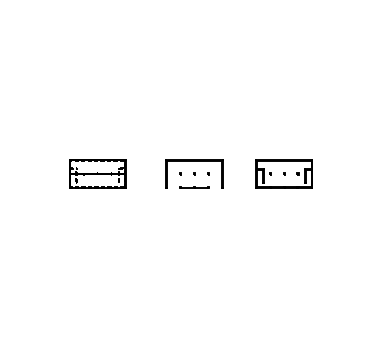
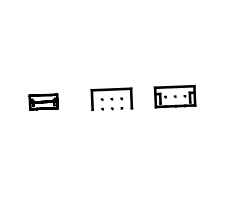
part: (97, 173) -> (43, 101), size x0.7
line: (194, 188) -> (112, 109), removed

